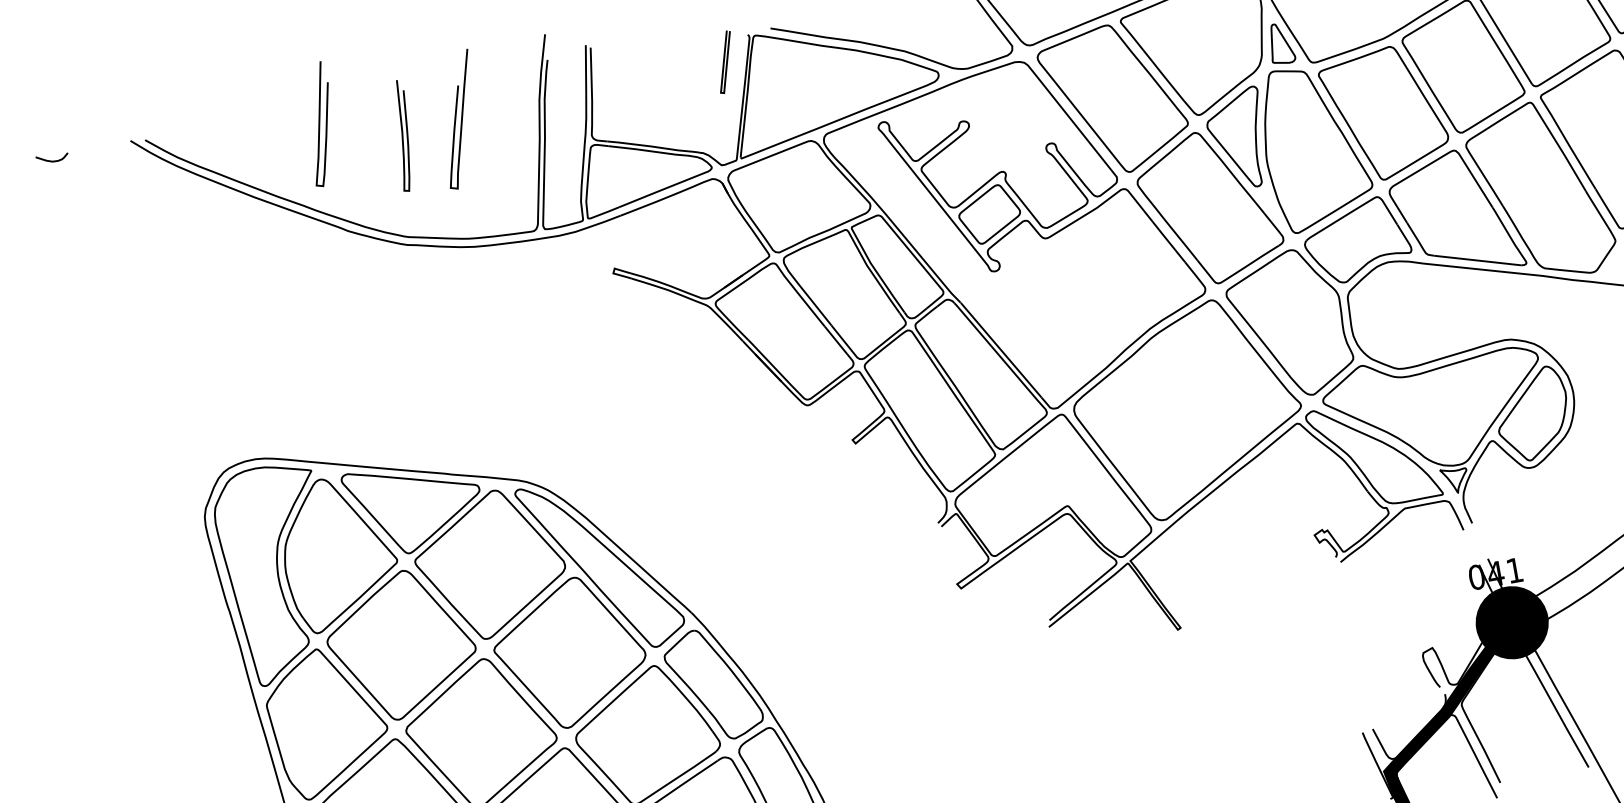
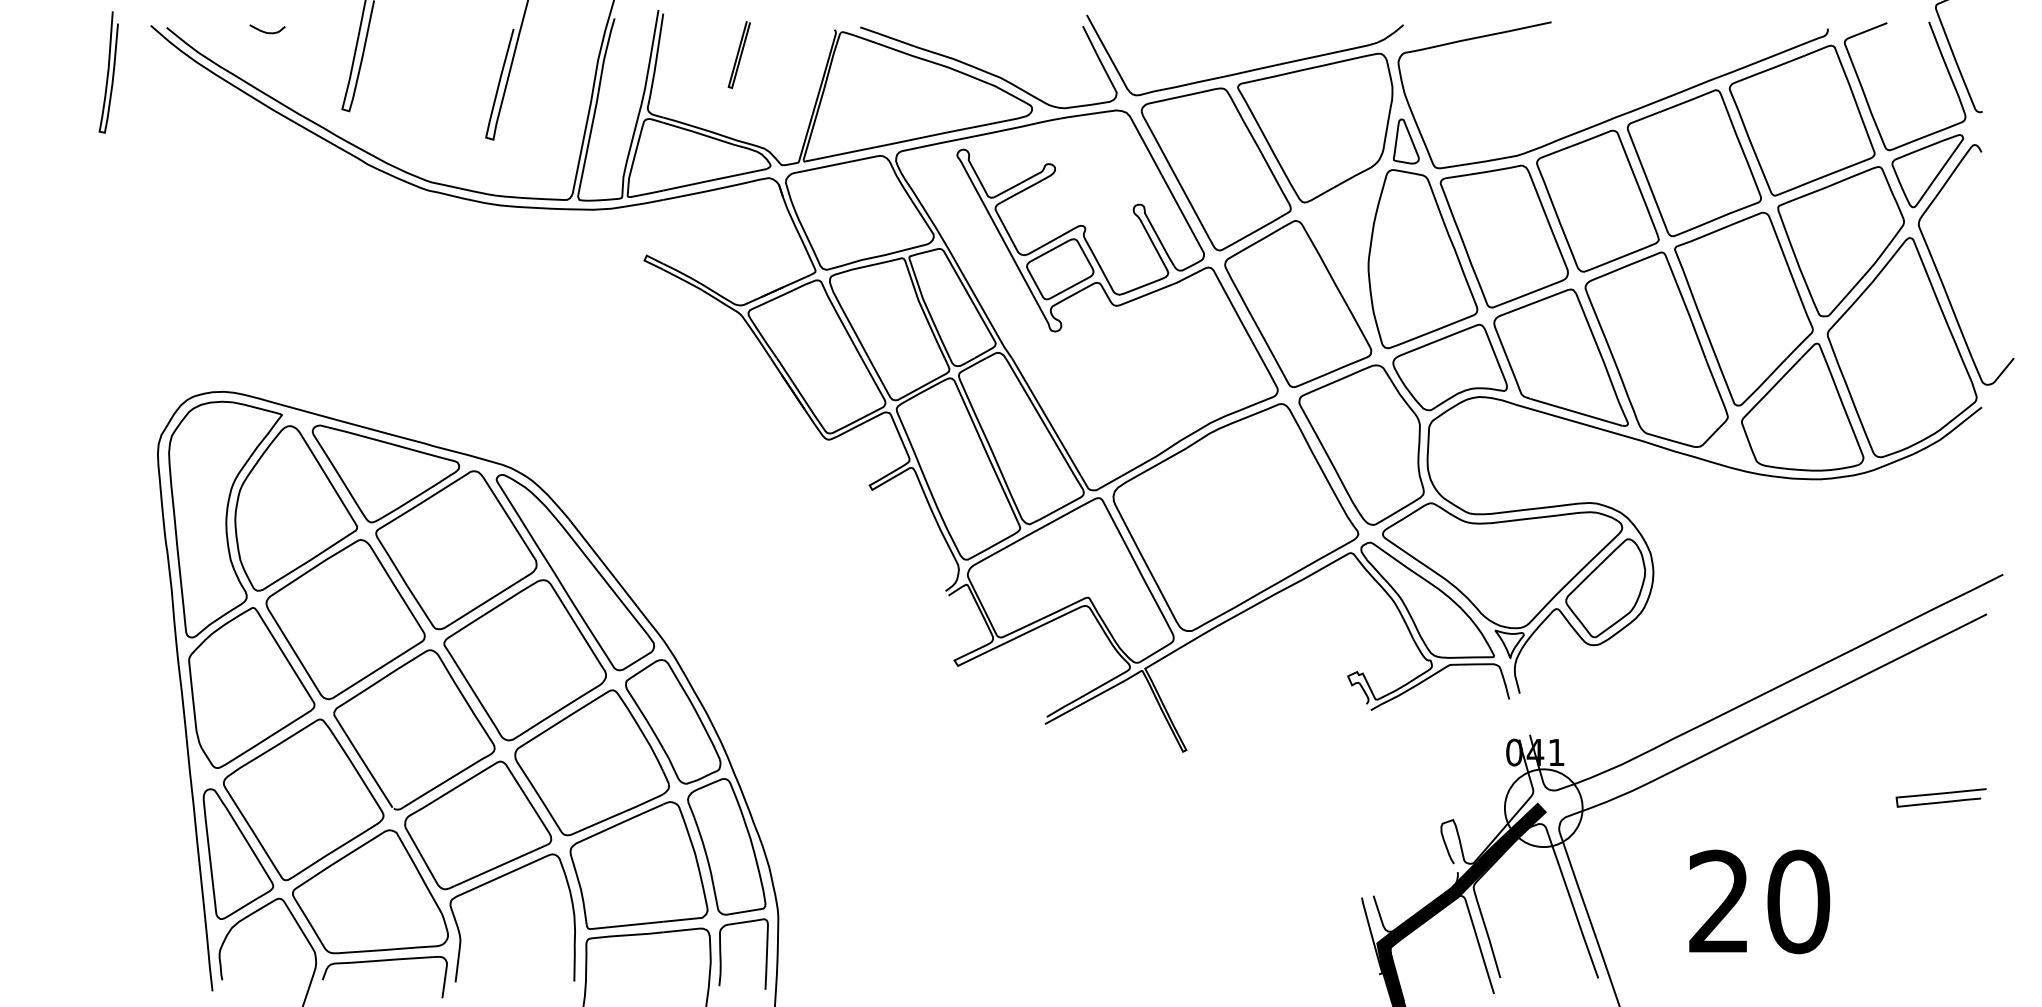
curve: (724, 61) -> (738, 54), moved
curve: (402, 135) -> (108, 72), moved
part: (1238, 139) -> (1341, 236), removed
curve: (51, 160) -> (266, 31), moved
fill: (1512, 623) -> (1543, 808), removed

